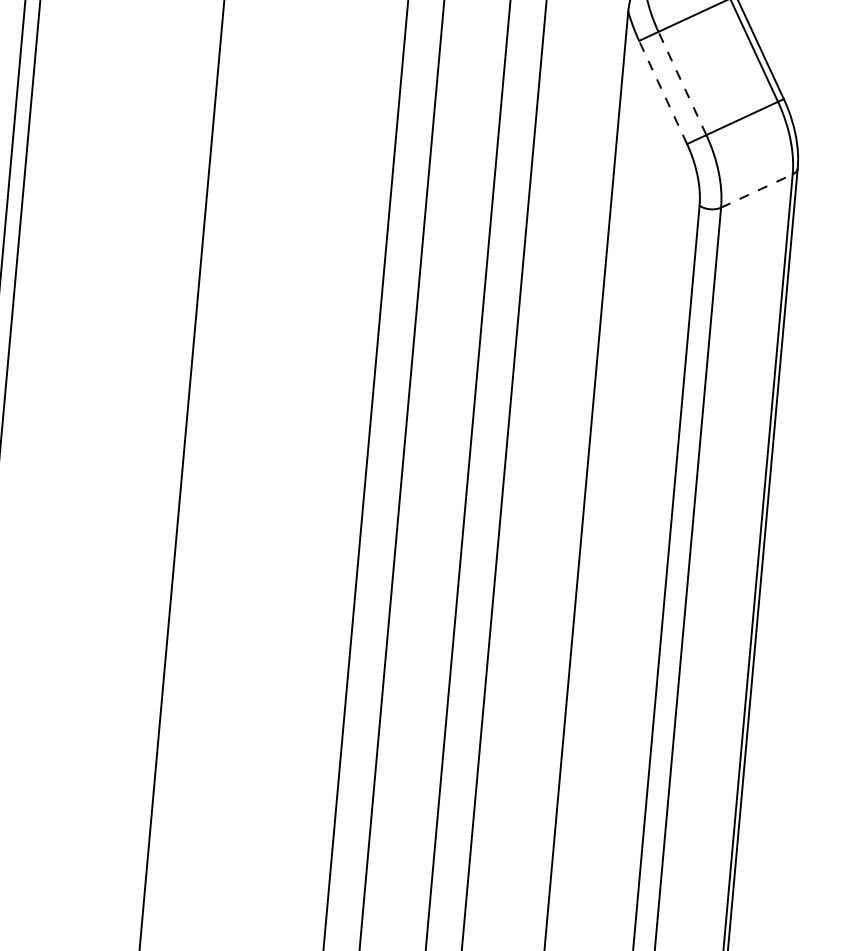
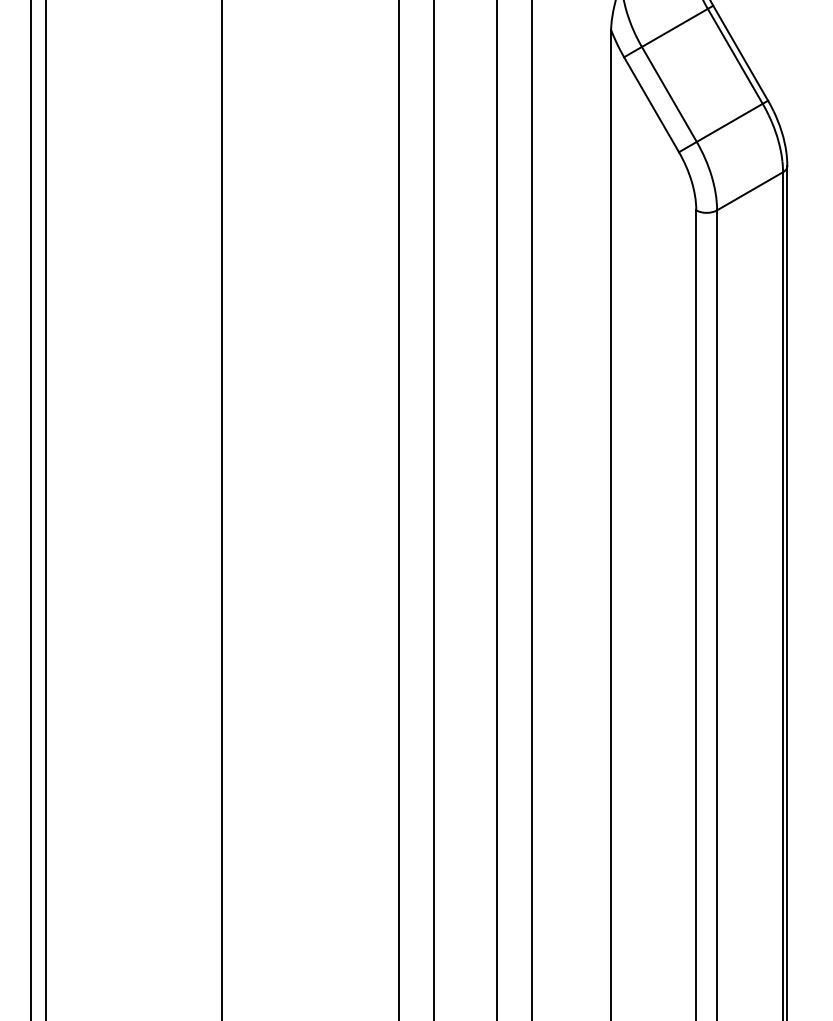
line: (682, 83) -> (669, 94), dashed -> solid
line: (663, 92) -> (651, 104), dashed -> solid
line: (757, 191) -> (750, 191), dashed -> solid

